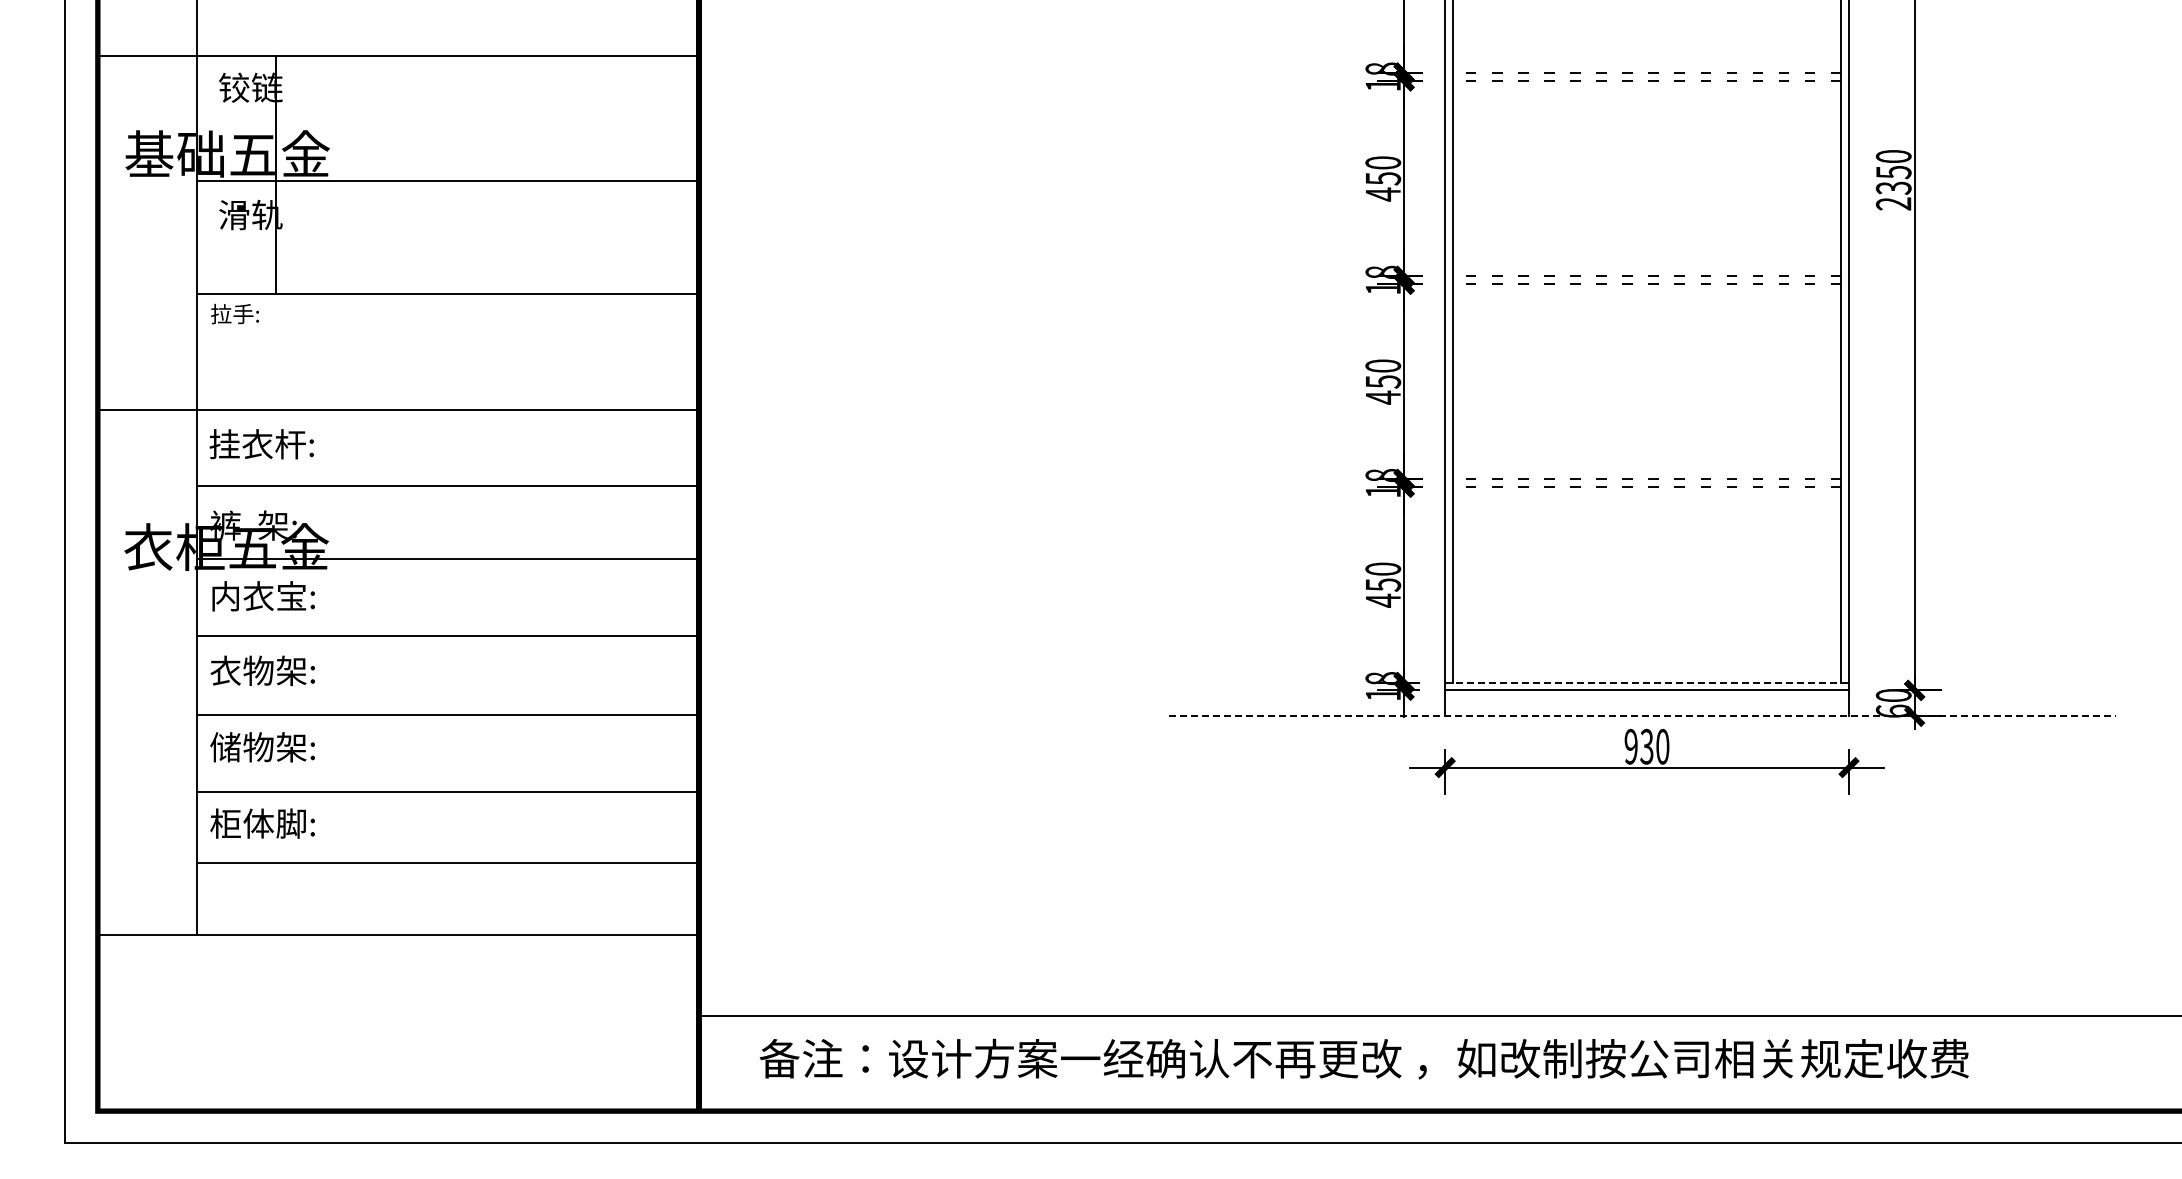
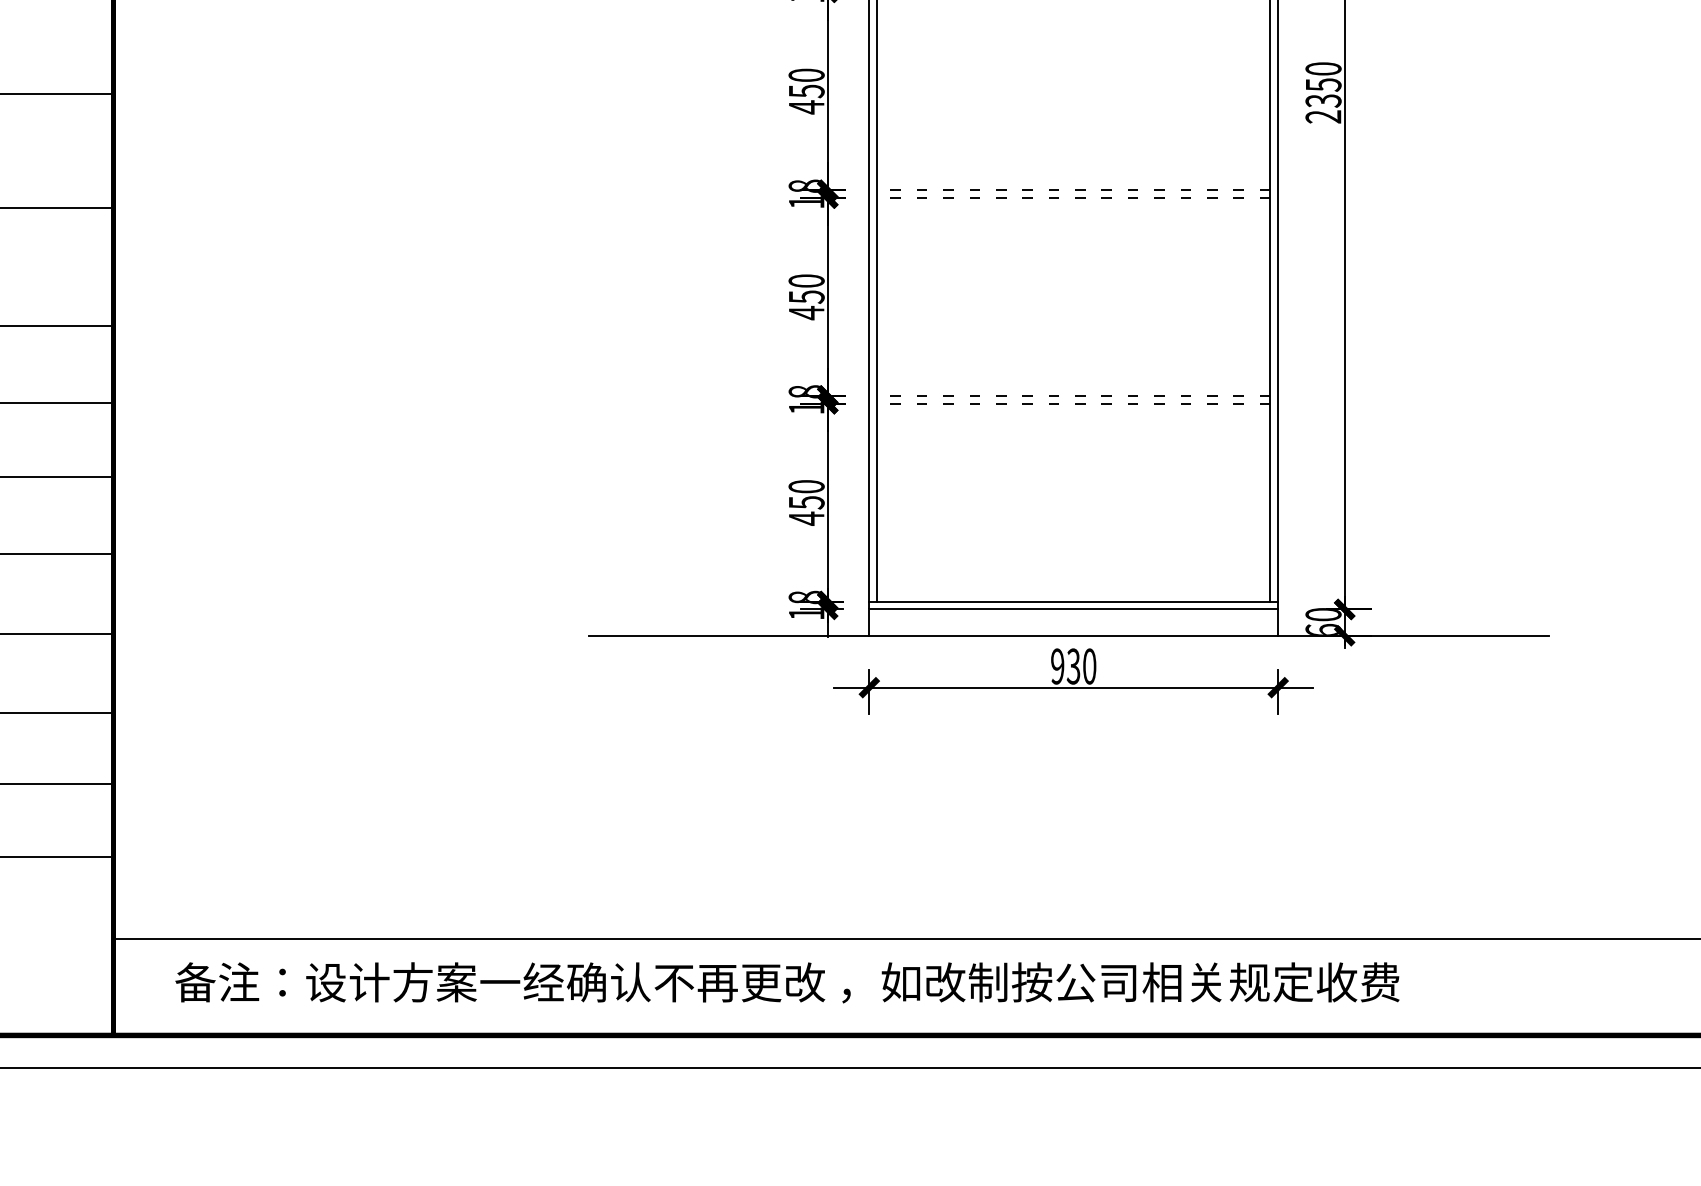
line: (1647, 682) -> (1074, 601), dashed -> solid
line: (1642, 716) -> (1069, 635), dashed -> solid

